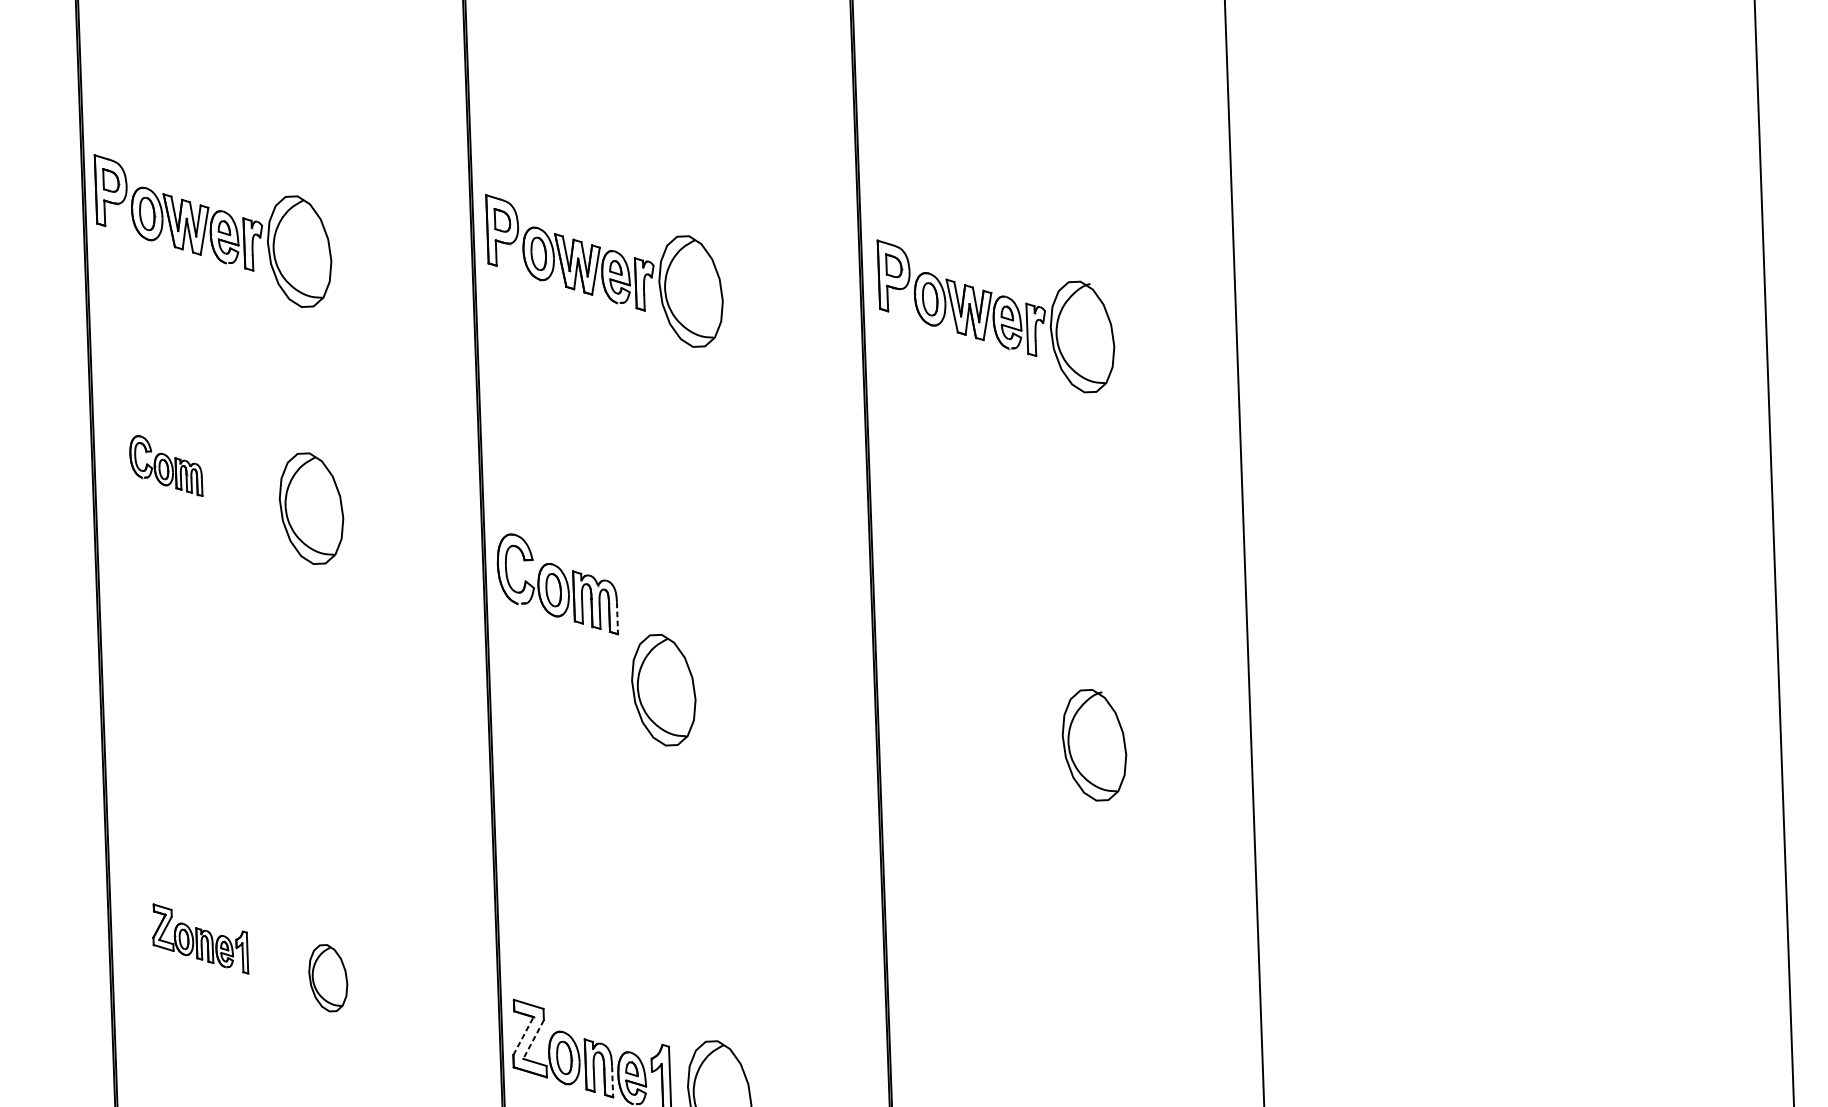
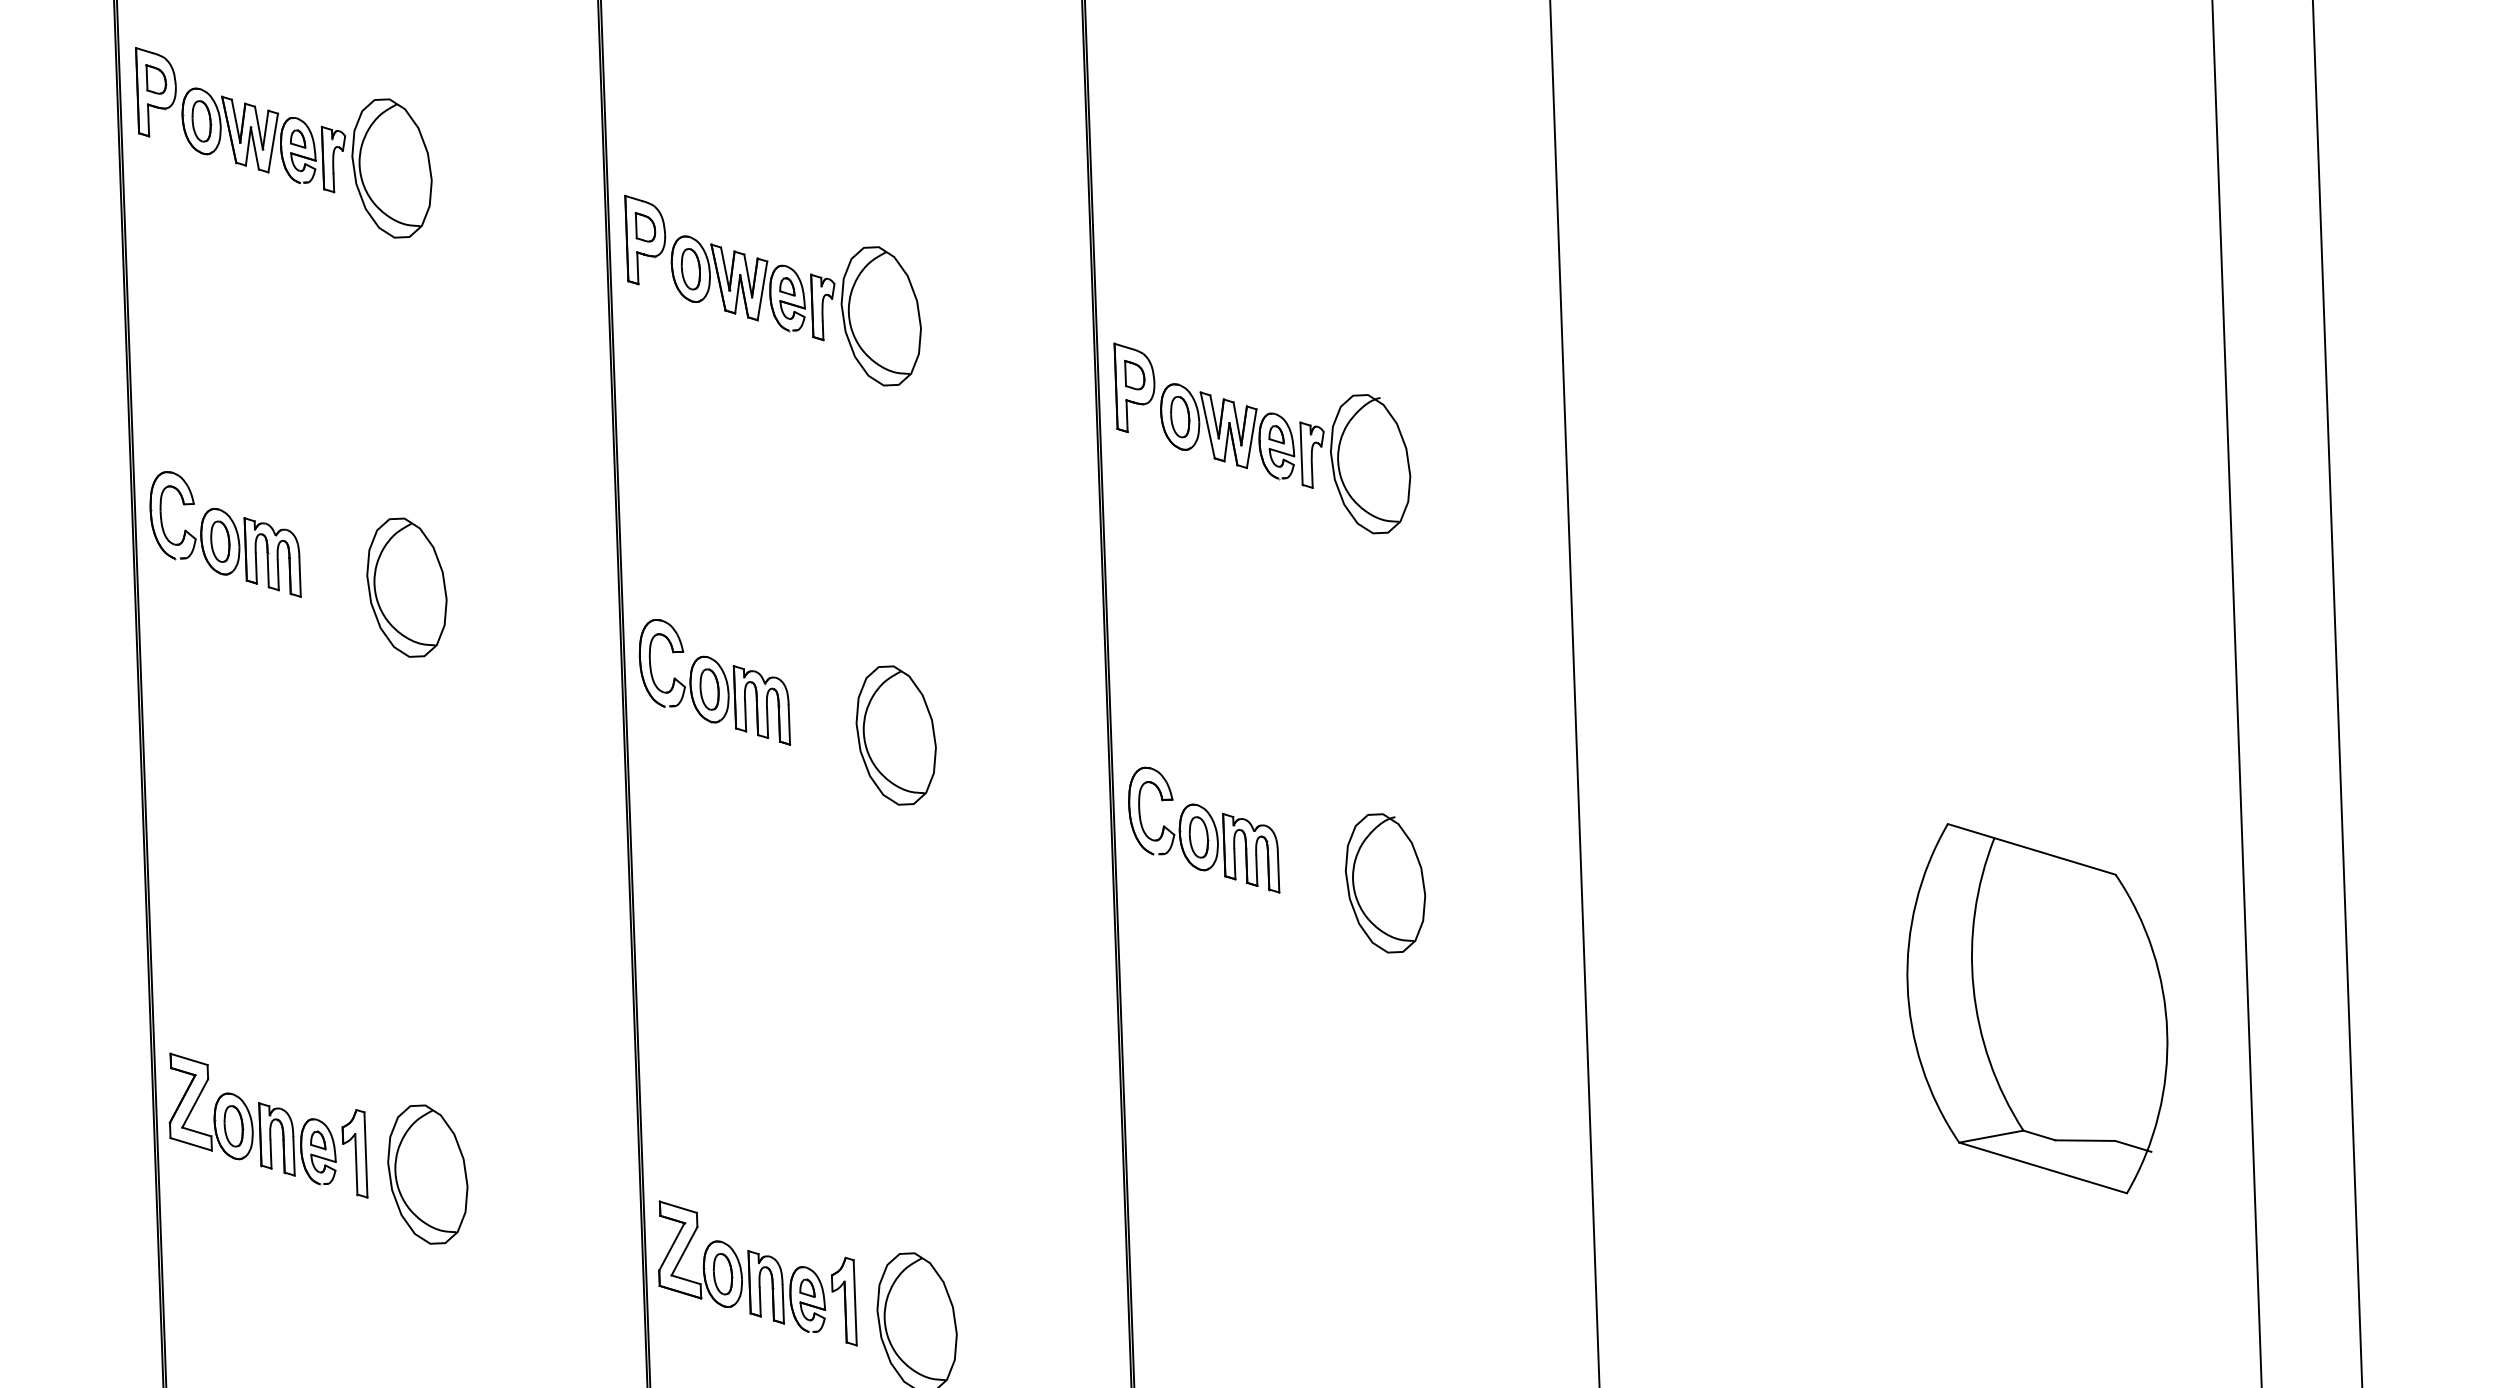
part: (212, 230) -> (283, 142), moved
part: (996, 316) -> (1262, 438), moved
part: (166, 466) -> (225, 534), size x1.67
line: (617, 618) -> (789, 724), dashed -> solid
part: (663, 690) -> (895, 735), moved
part: (949, 702) -> (1204, 829), added
part: (1616, 845) -> (2037, 1008), added
part: (200, 938) -> (268, 1125), size x1.67
part: (327, 978) -> (427, 1174), size x1.67
line: (523, 1035) -> (671, 1246), dashed -> solid
line: (533, 1039) -> (684, 1251), dashed -> solid
line: (612, 1082) -> (783, 1304), dashed -> solid

